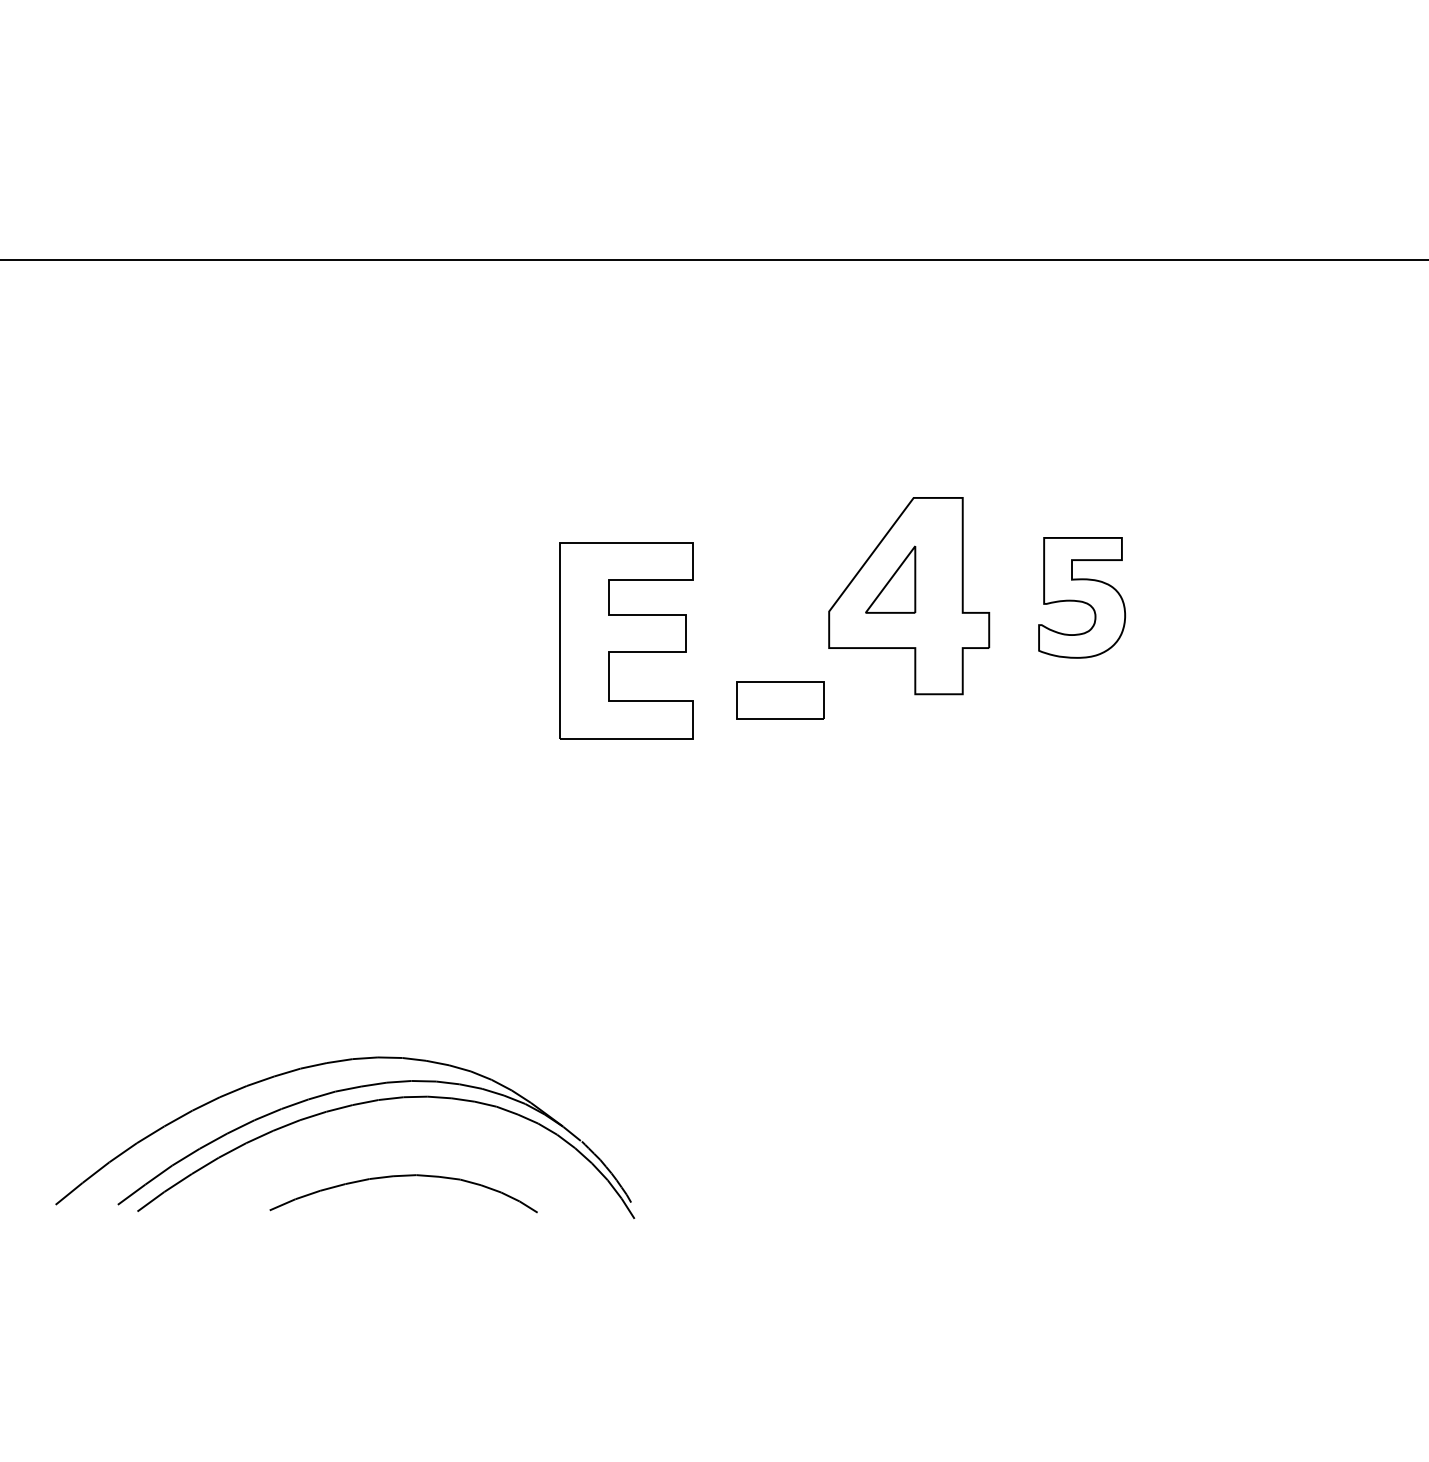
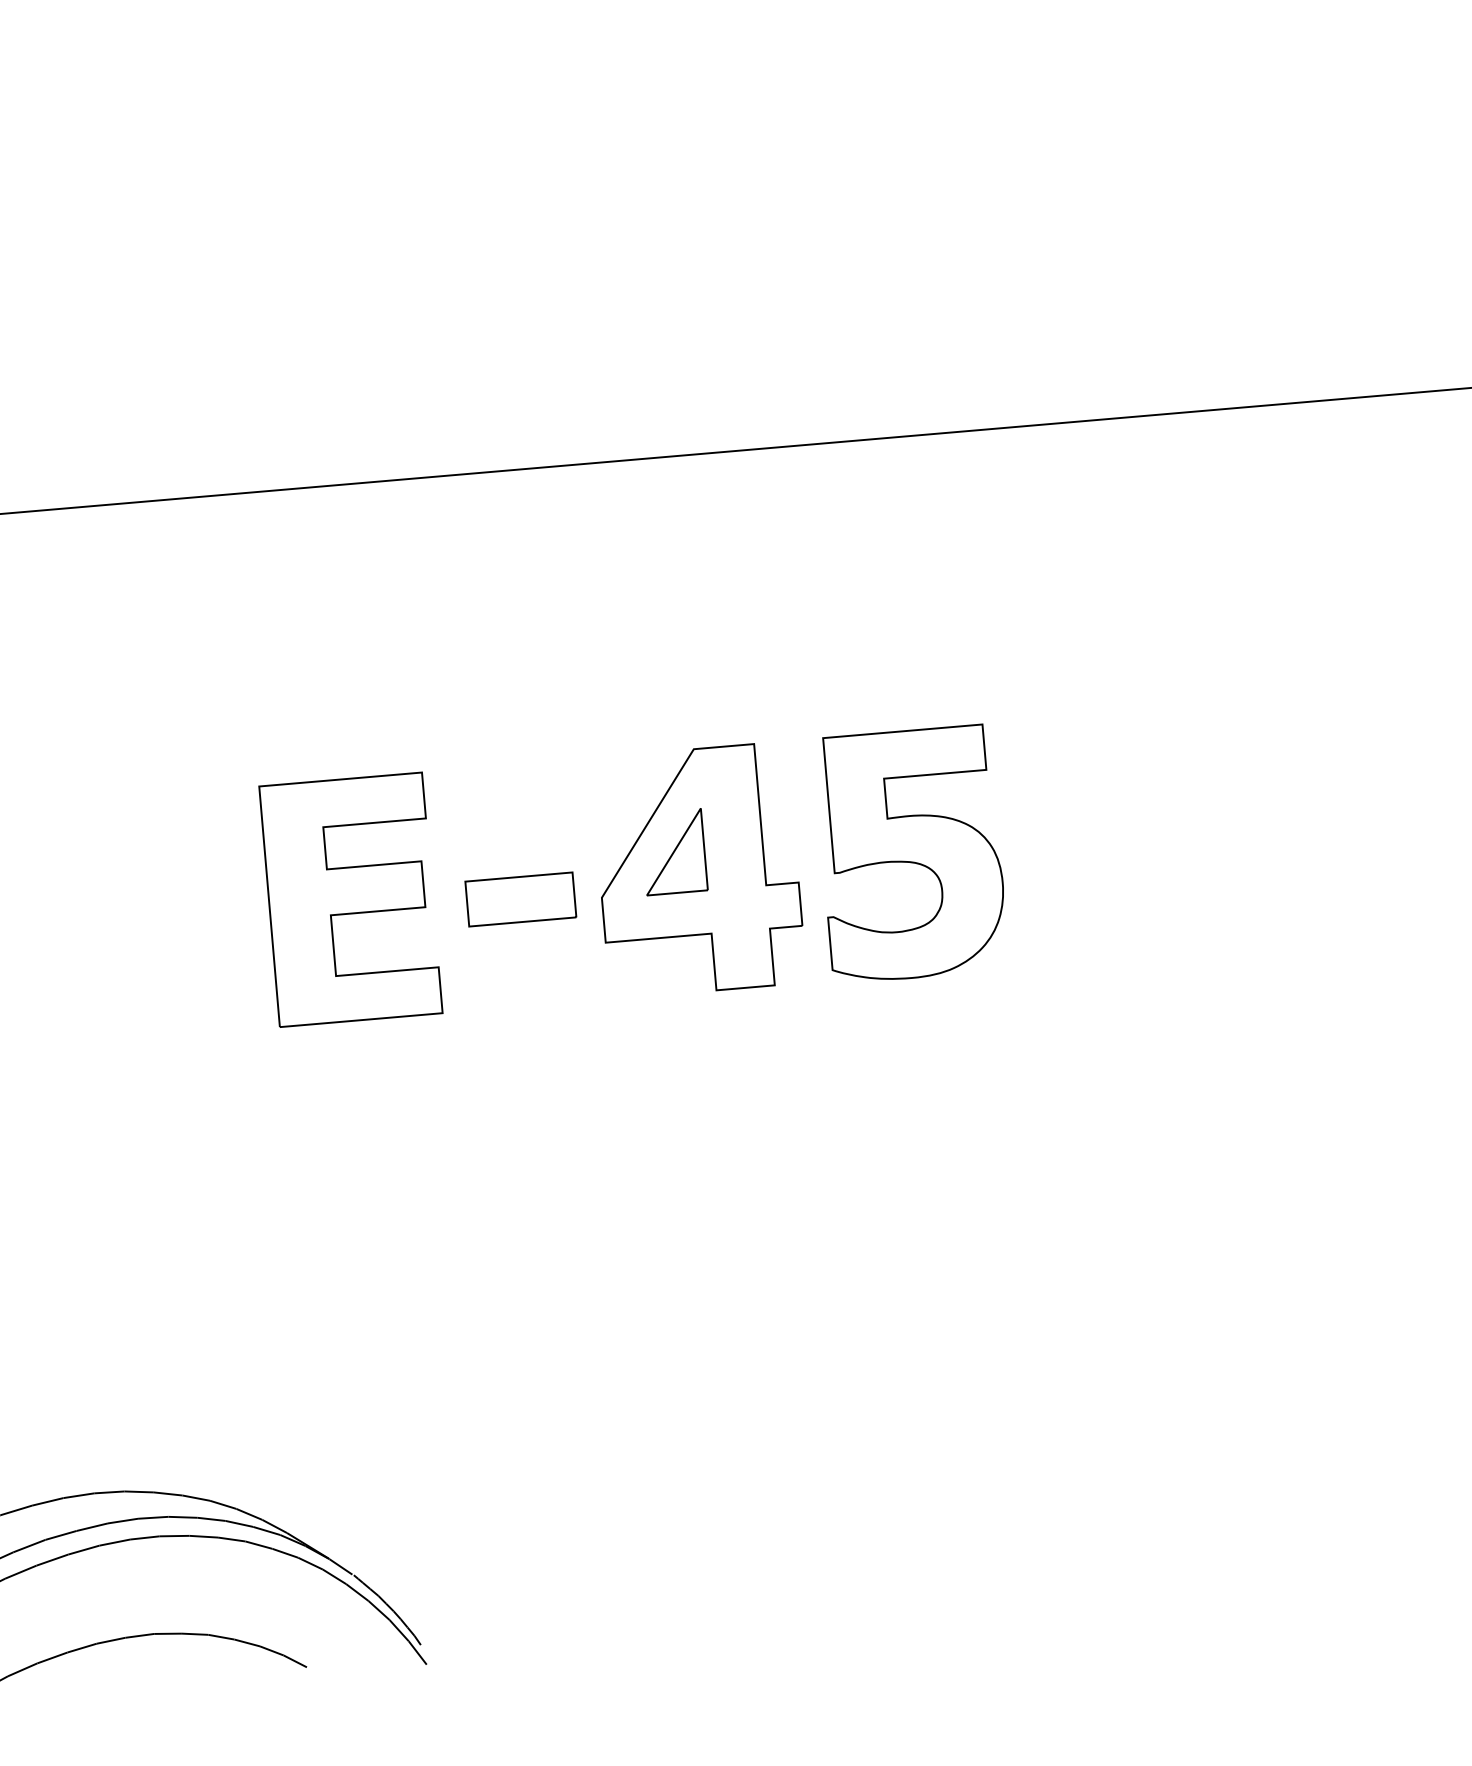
part: (1081, 597) -> (910, 853), size x1.67
part: (626, 640) -> (351, 899), moved
part: (780, 700) -> (520, 899), moved

